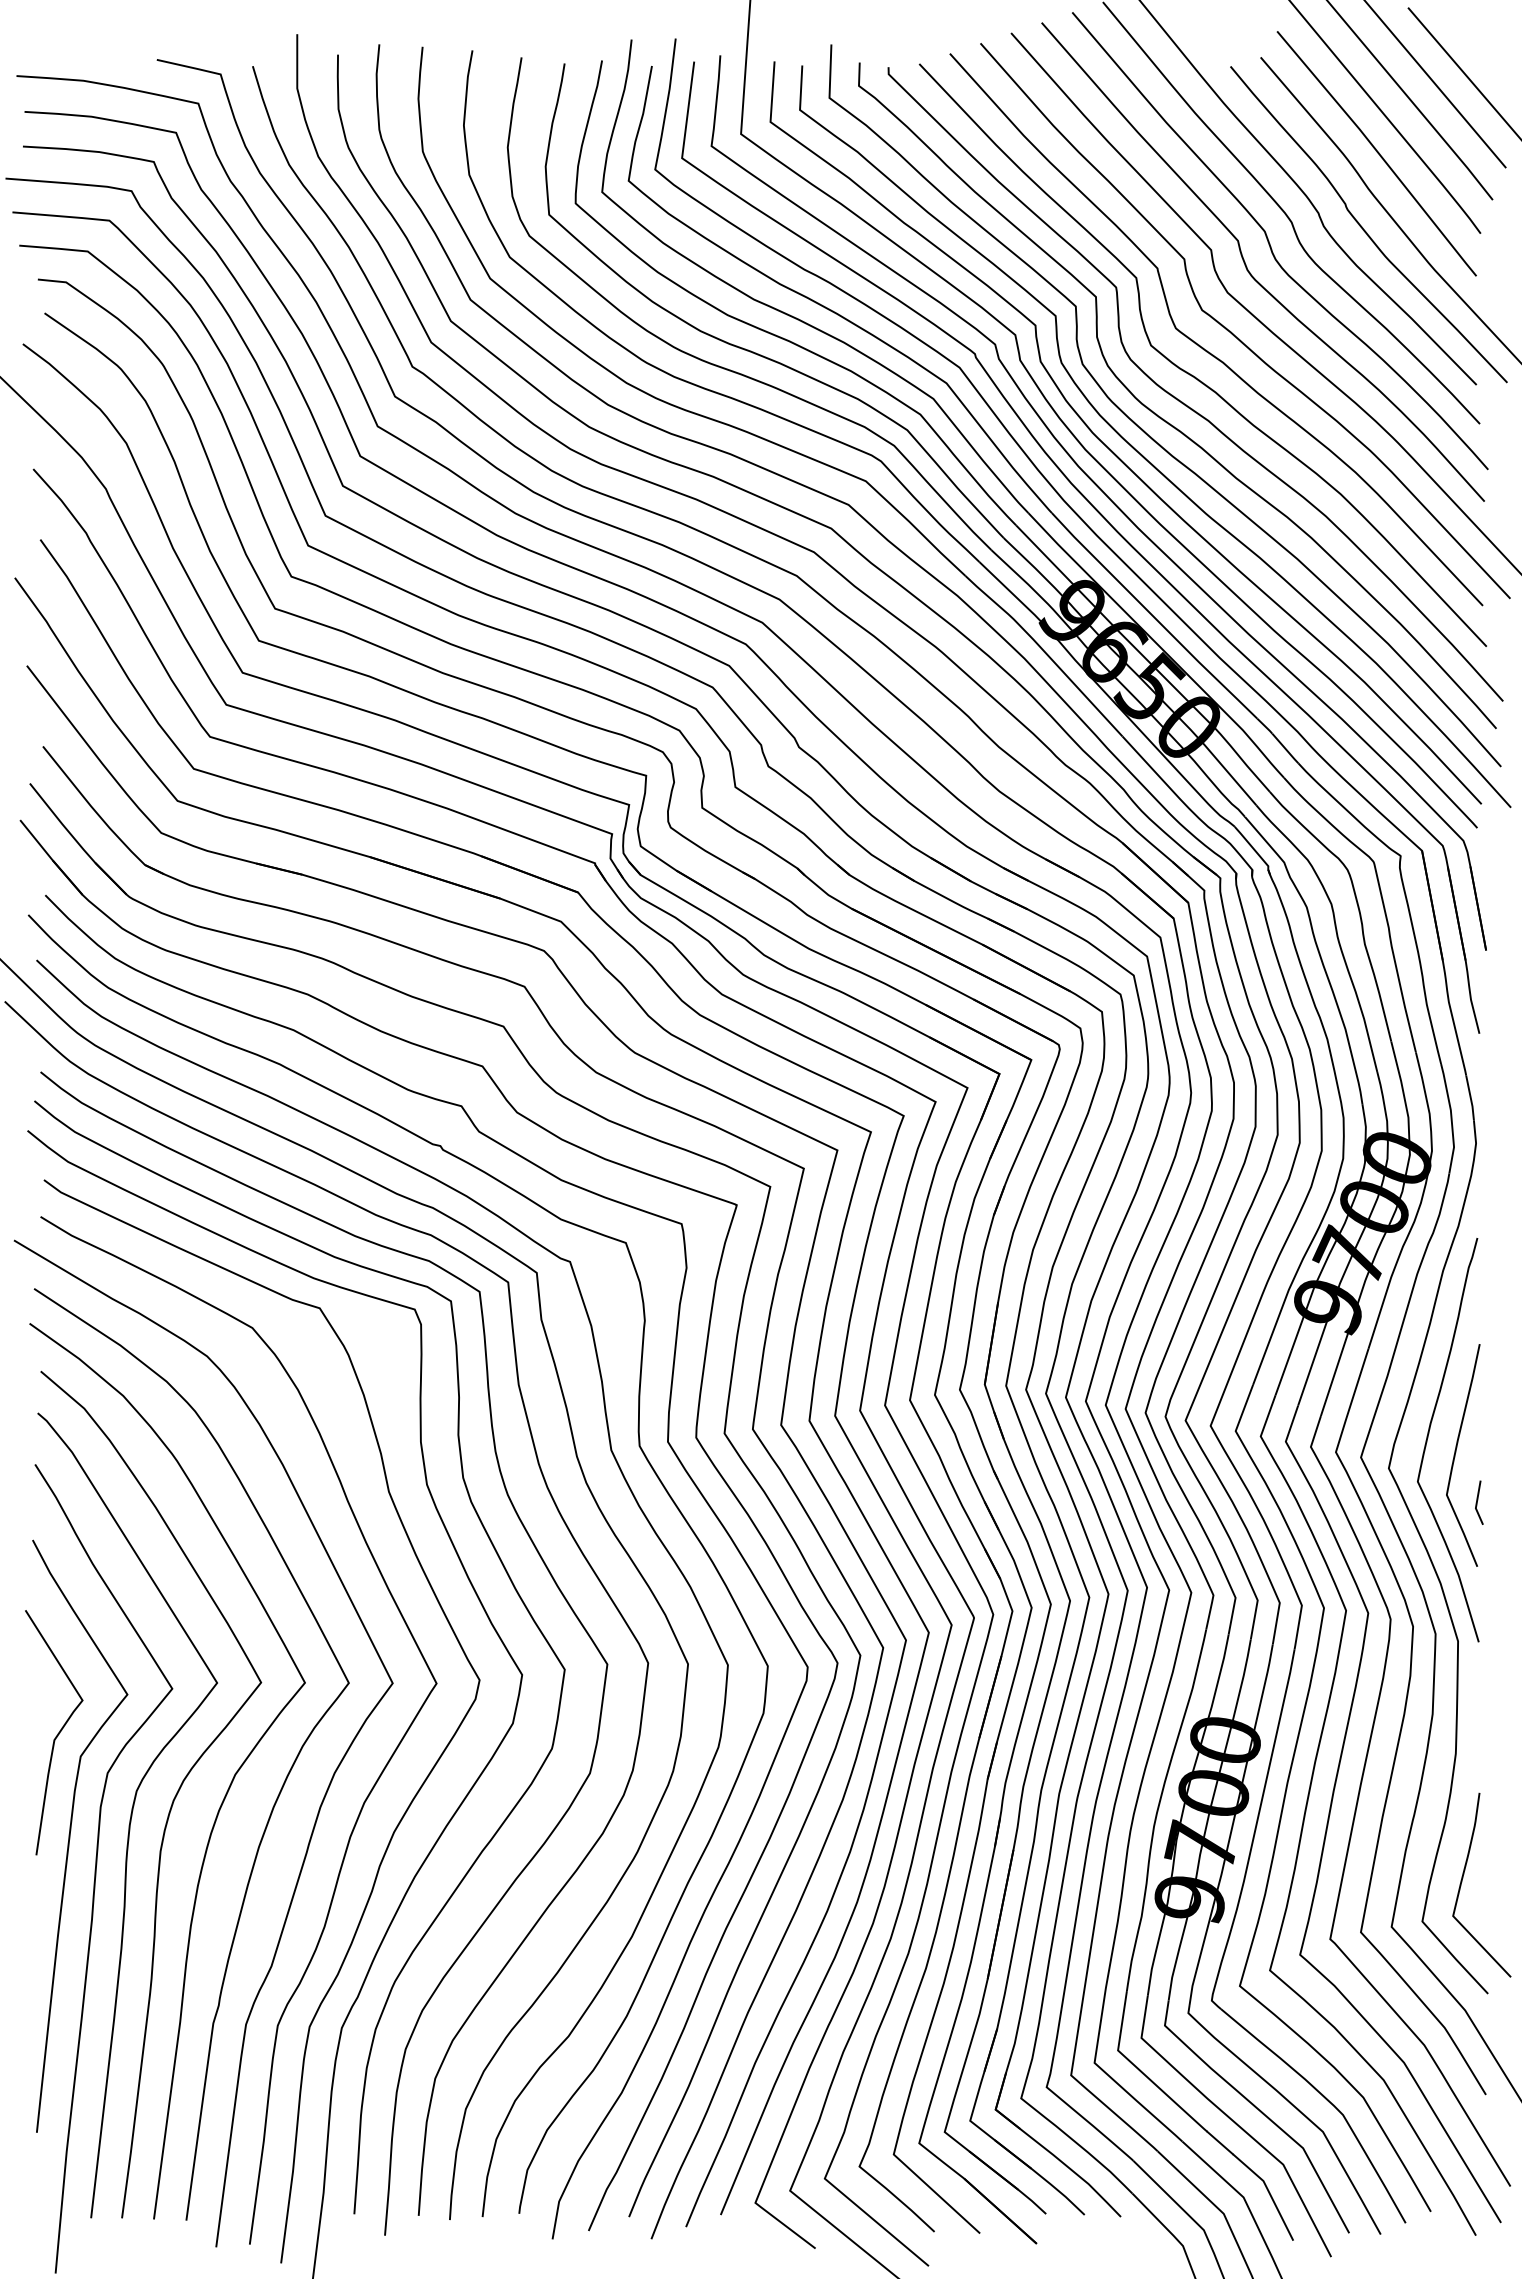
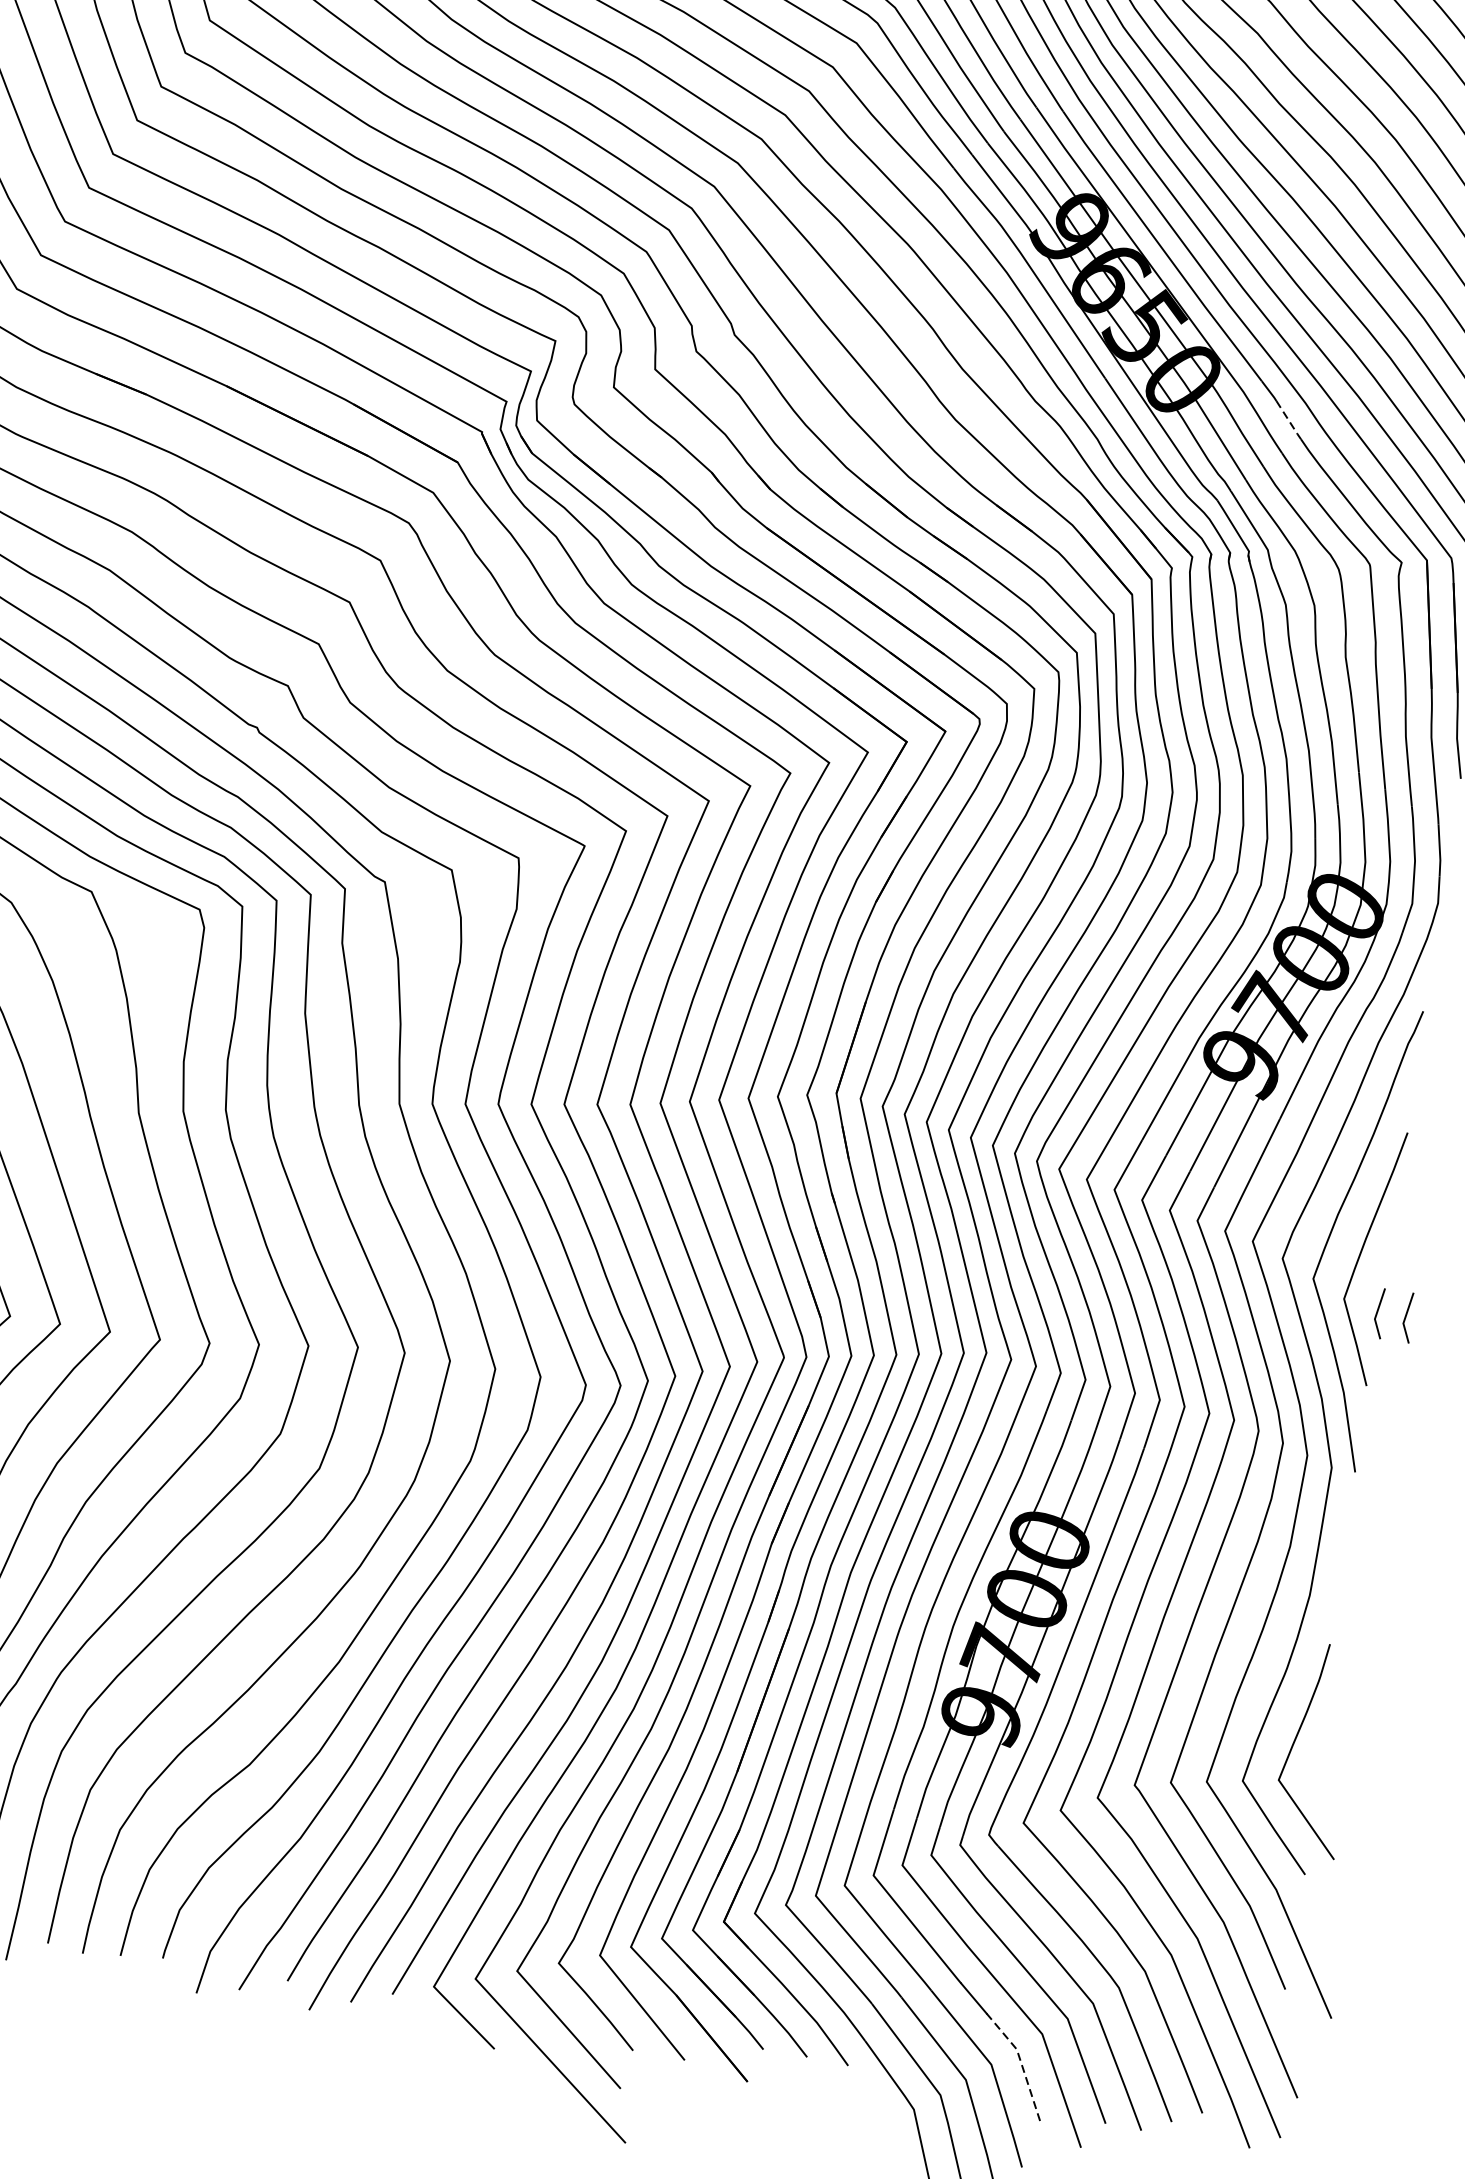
line: (1285, 749) -> (1288, 421), solid -> dashed
line: (1502, 1502) -> (1406, 1317), added
line: (1268, 2191) -> (1020, 2062), solid -> dashed

